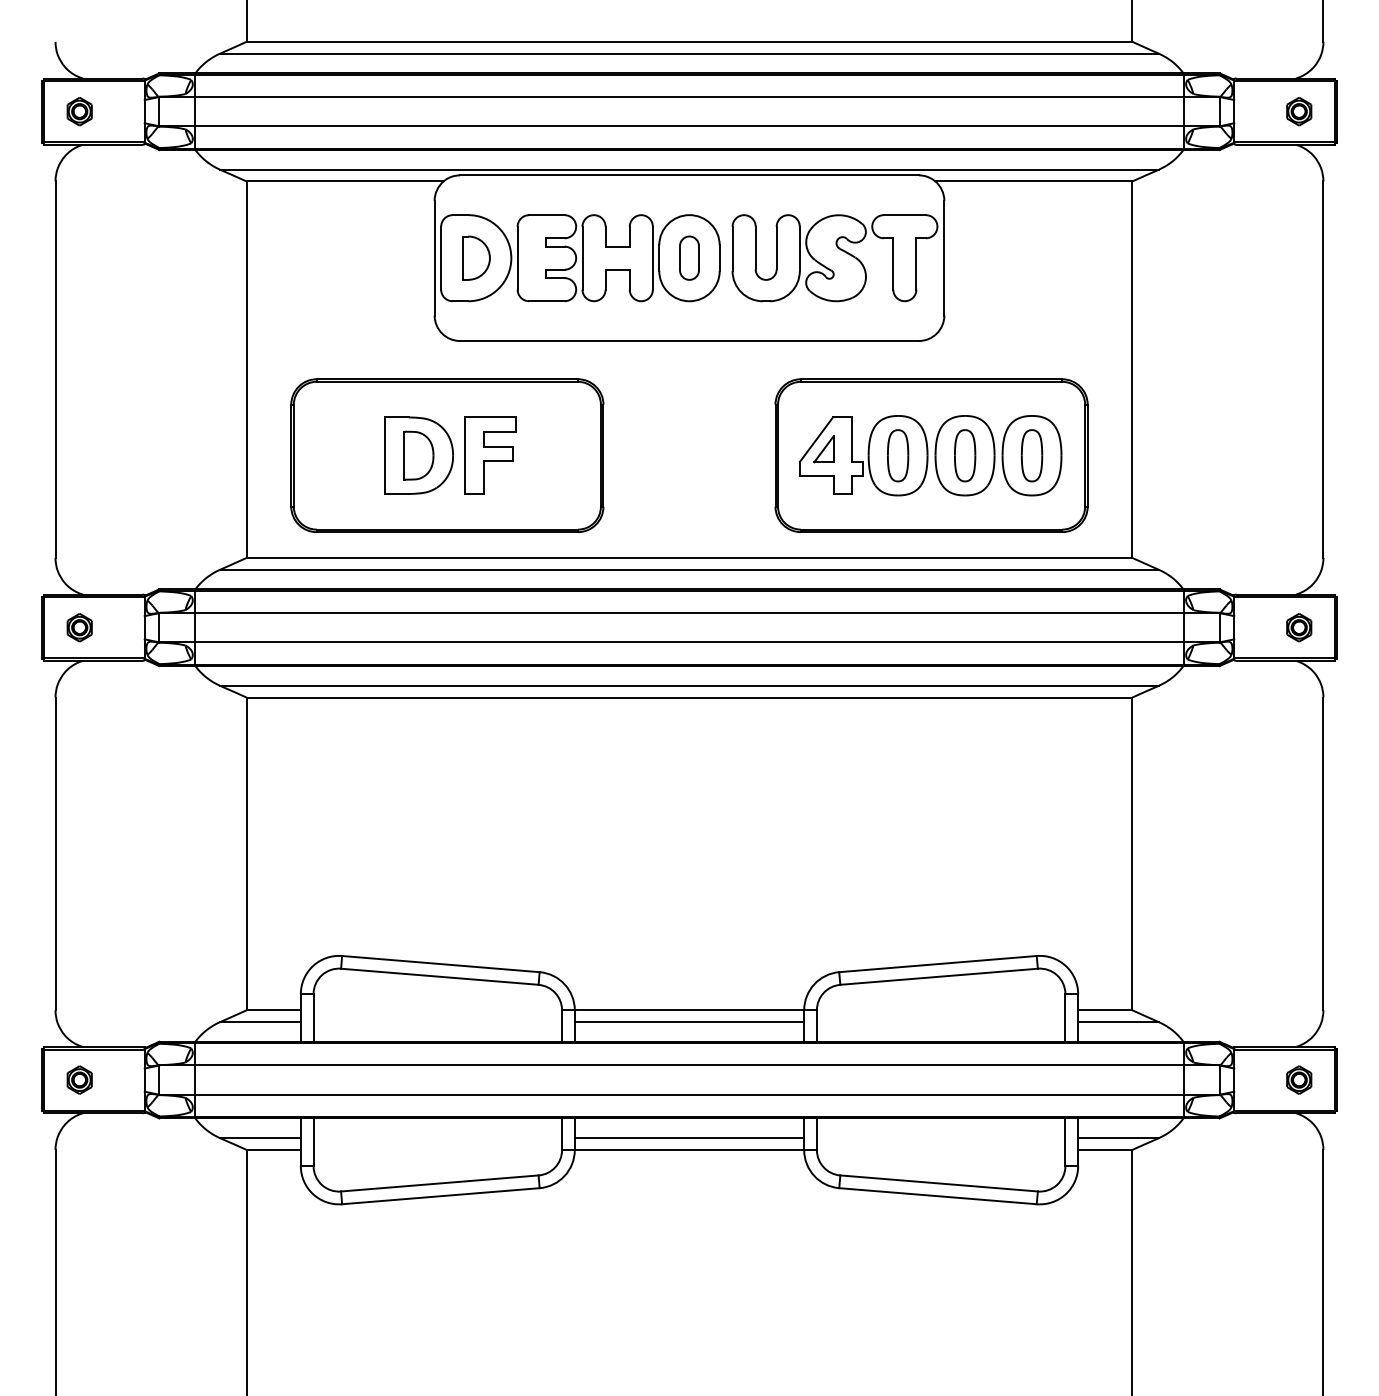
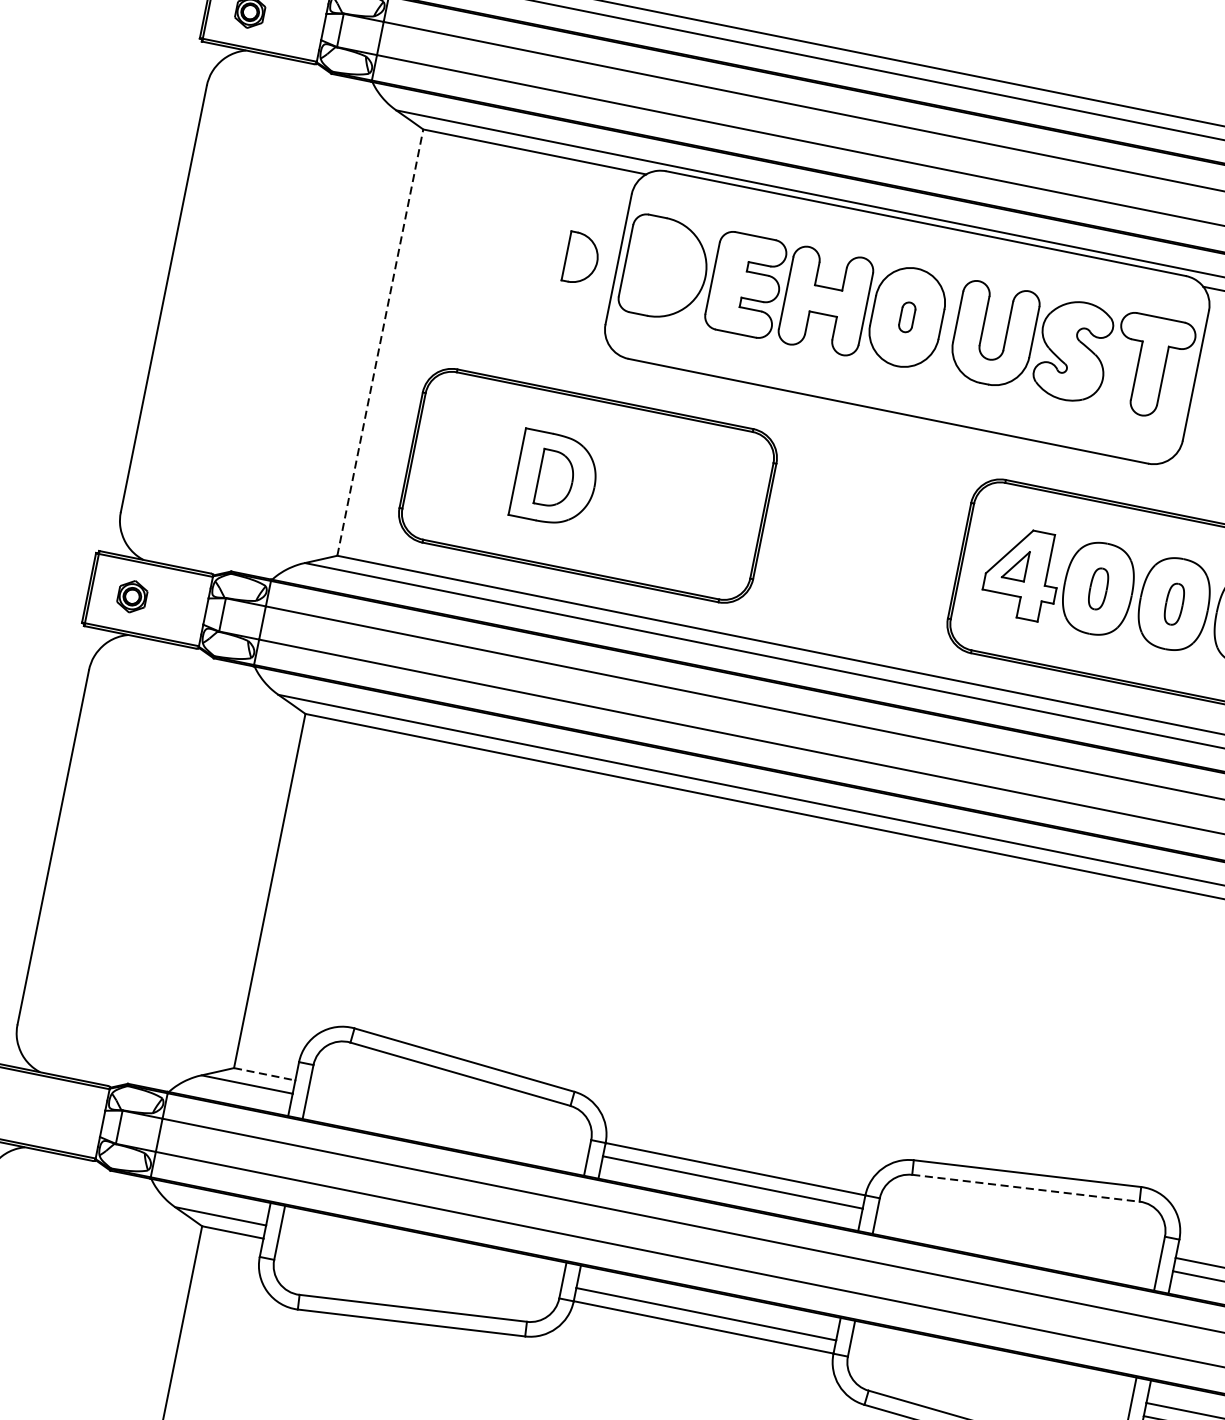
part: (476, 257) -> (582, 258), moved
part: (689, 257) -> (907, 316), size x0.6
line: (246, 369) -> (380, 342), solid -> dashed
part: (490, 455) -> (636, 495), removed
part: (898, 455) -> (1098, 588), size x0.7
part: (965, 455) -> (1174, 603), size x0.7
line: (939, 976) -> (1026, 1188), solid -> dashed
line: (274, 1010) -> (265, 1074), solid -> dashed
part: (79, 1079) -> (28, 1108), removed

